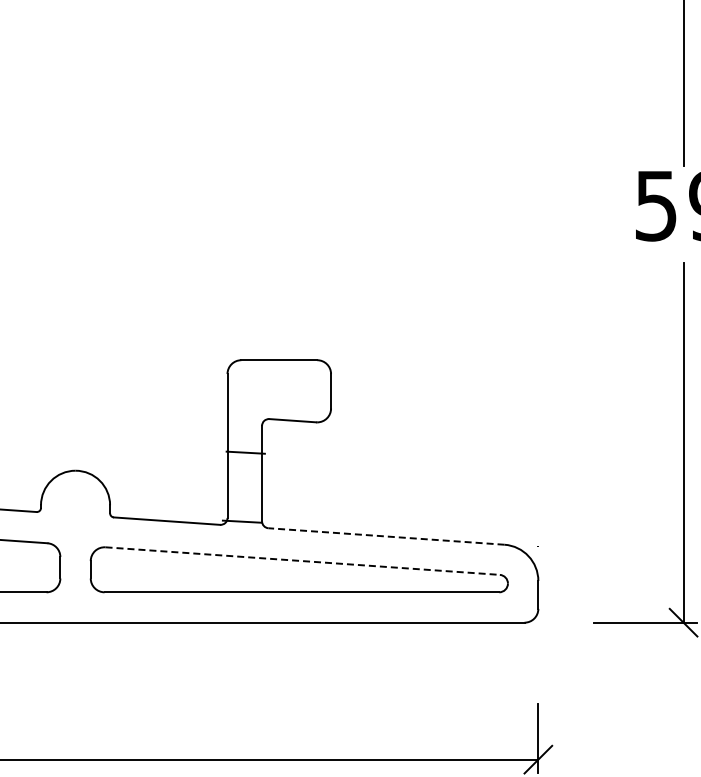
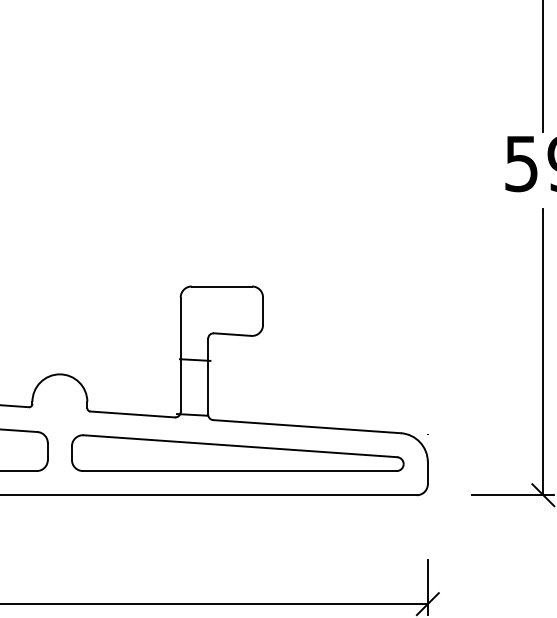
line: (386, 536) -> (307, 426), dashed -> solid
line: (302, 561) -> (240, 446), dashed -> solid

